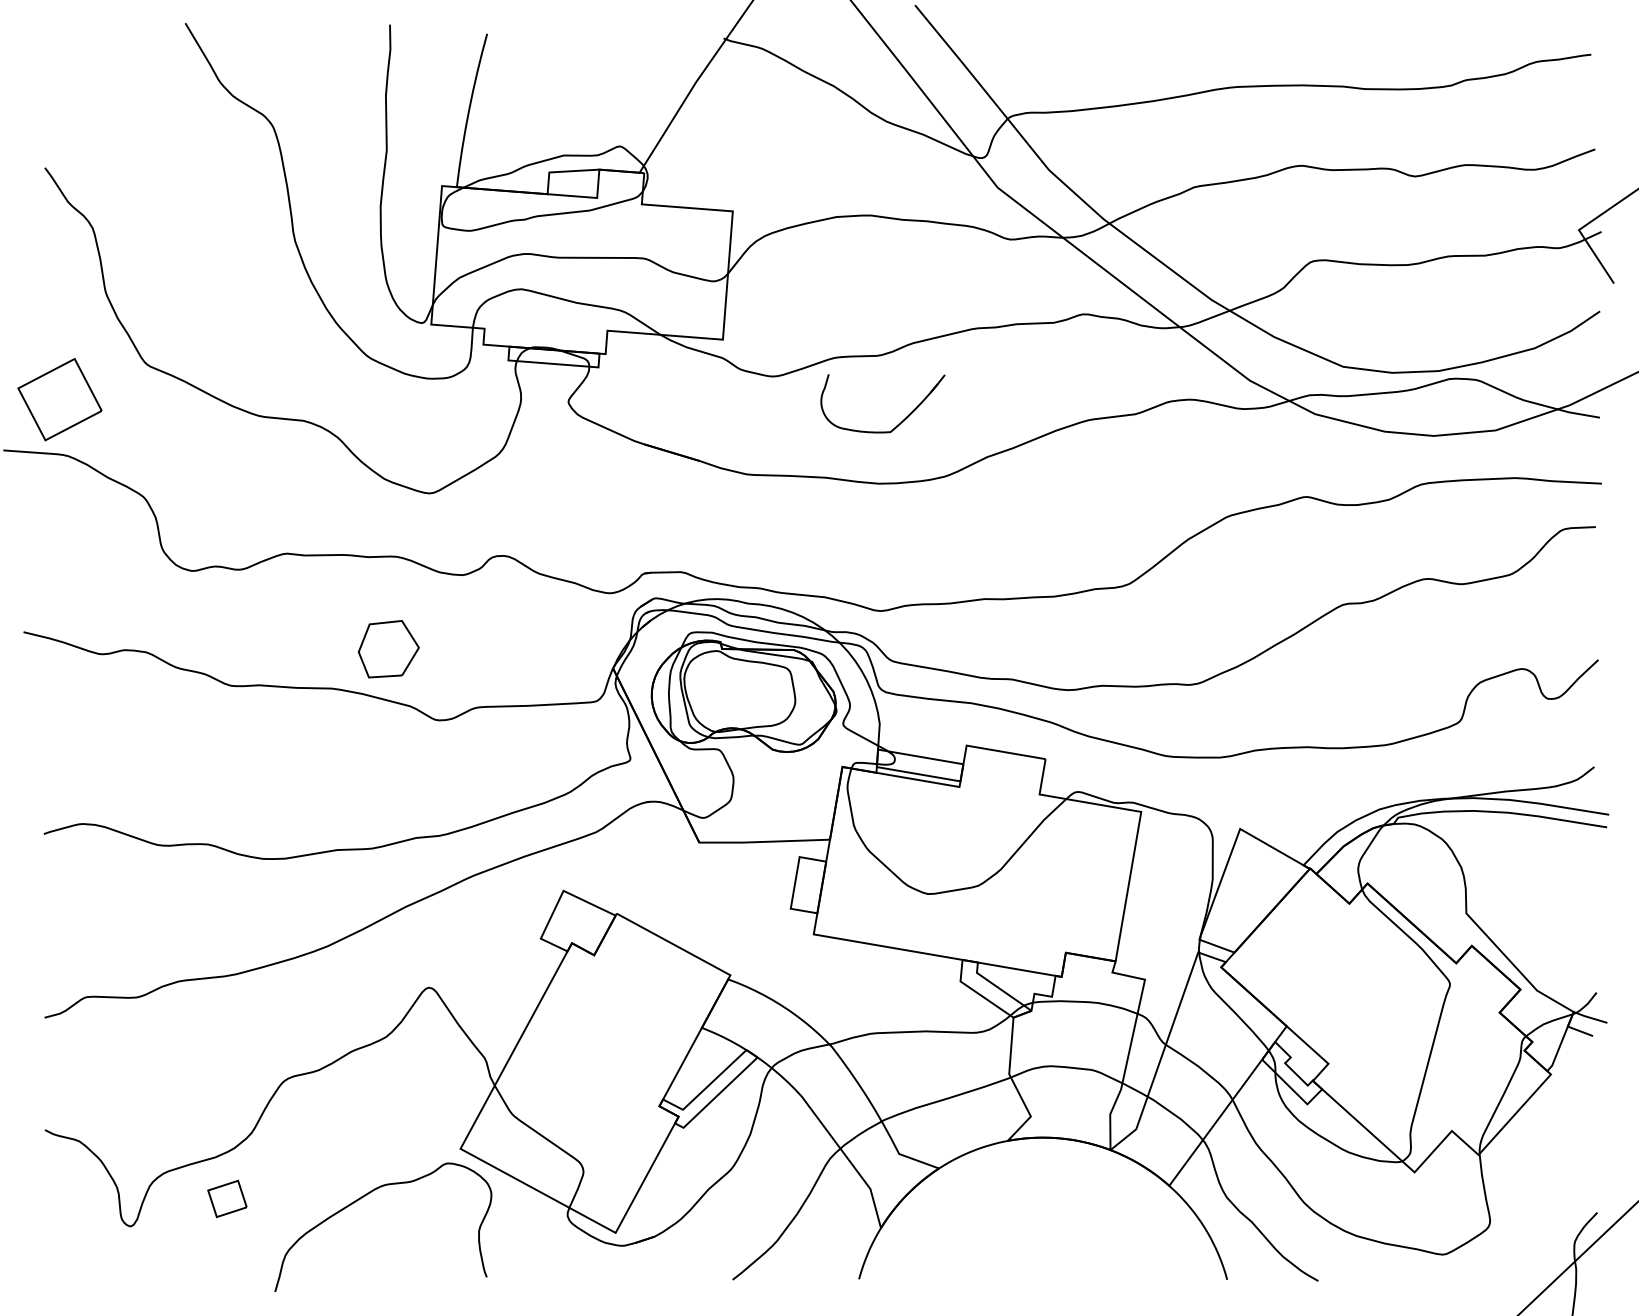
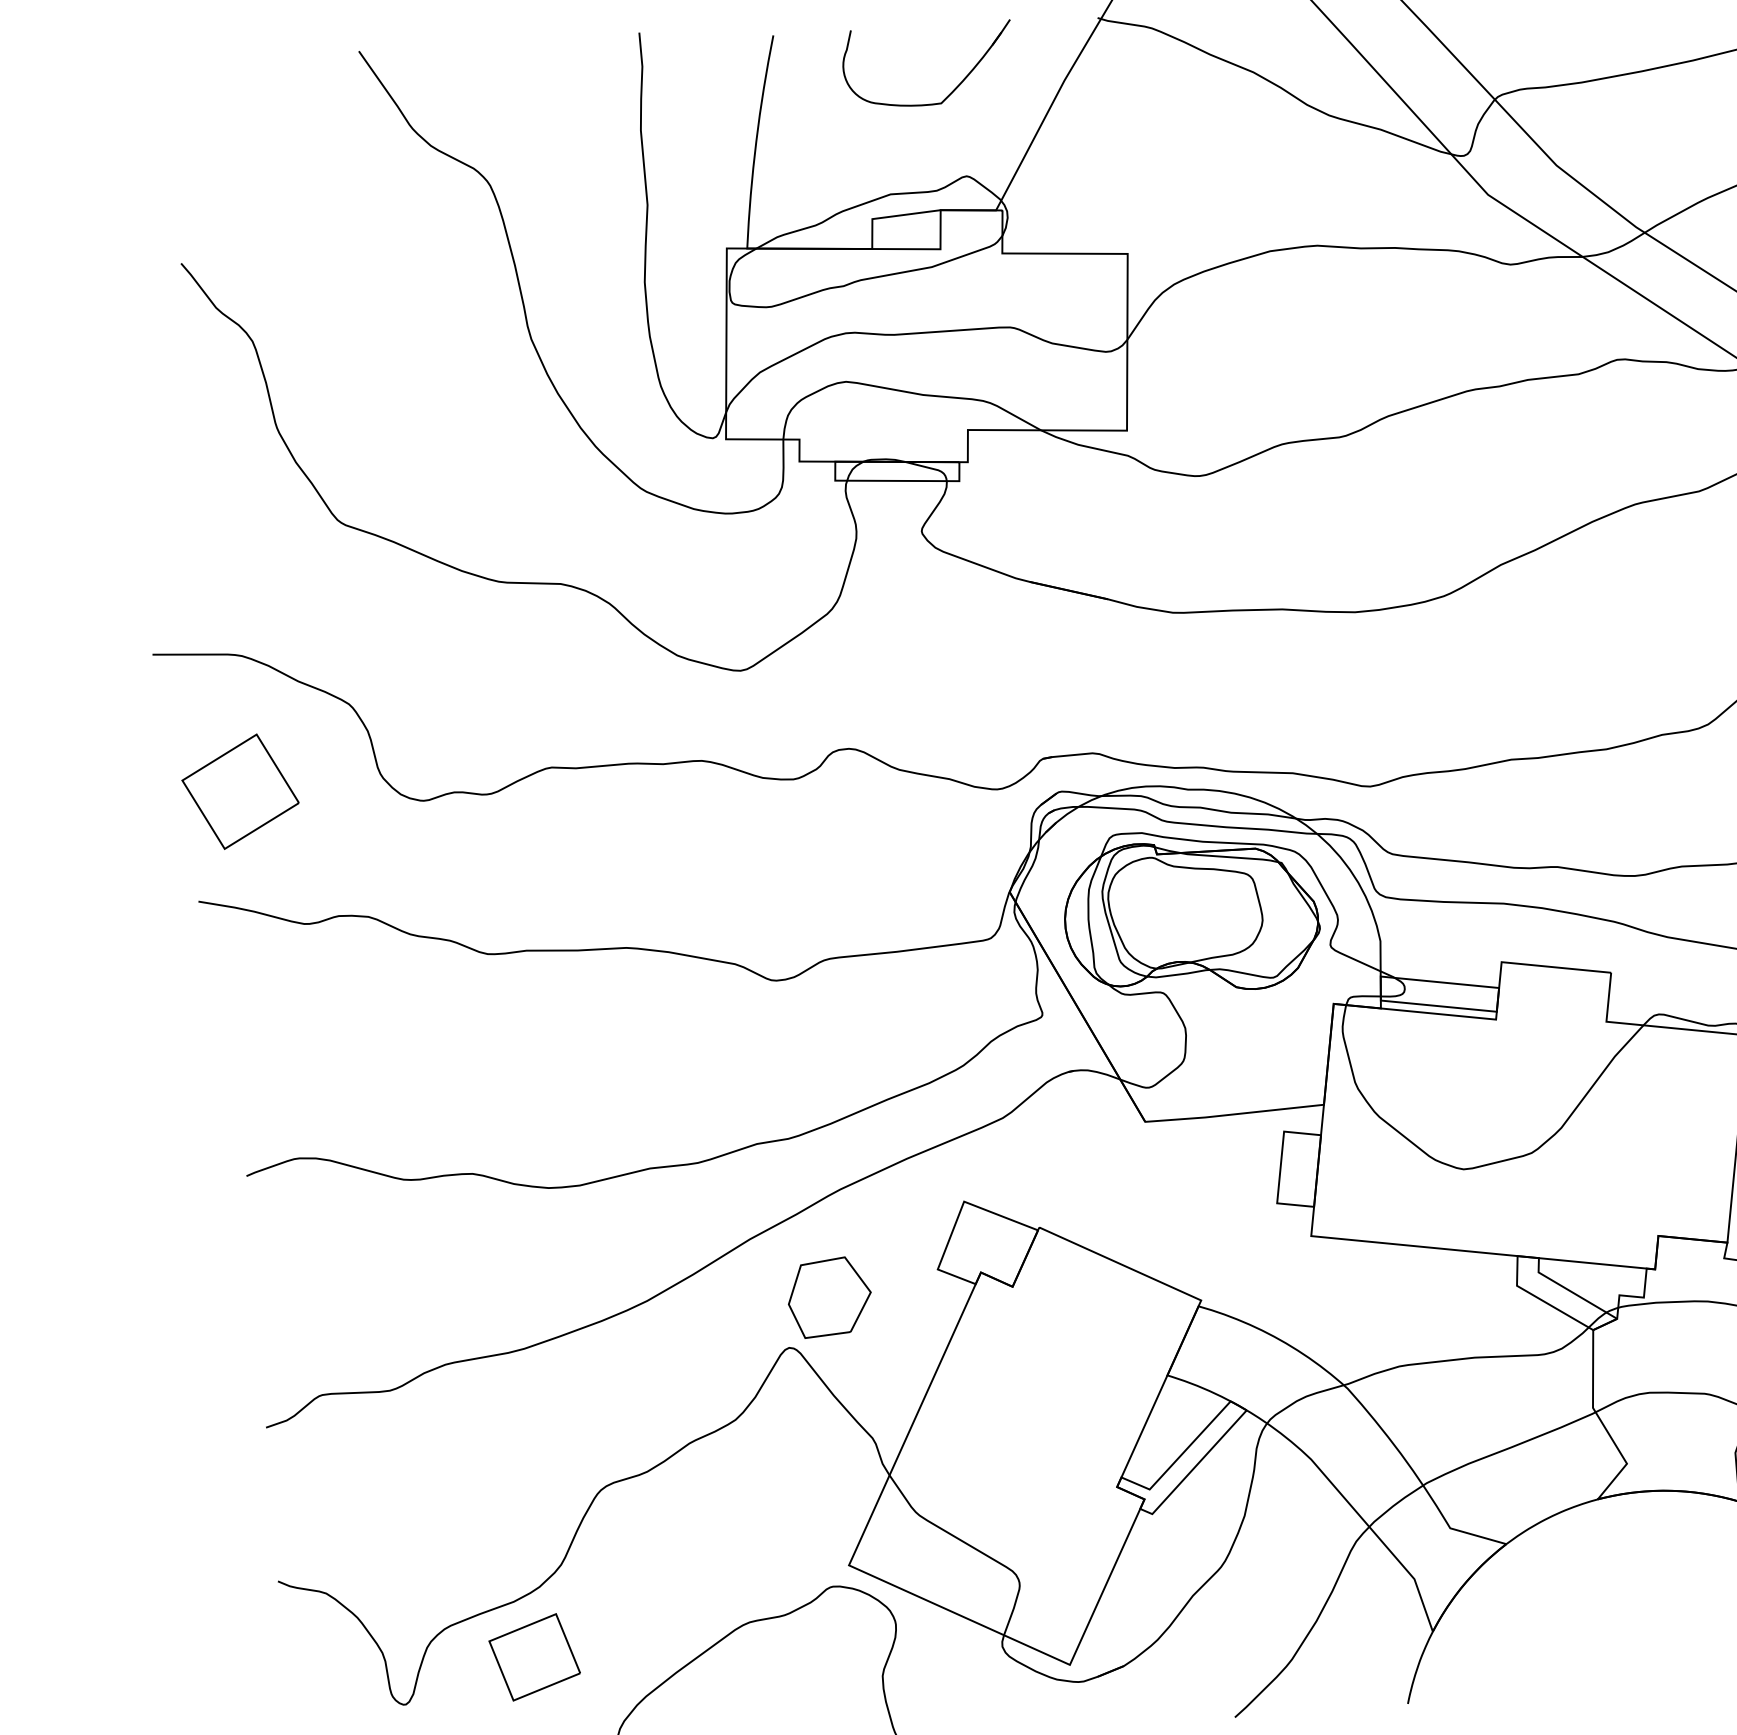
part: (59, 399) -> (239, 791), moved
part: (897, 424) -> (950, 92), moved
part: (388, 649) -> (829, 1297), moved
part: (227, 1198) -> (534, 1656), size x1.67

